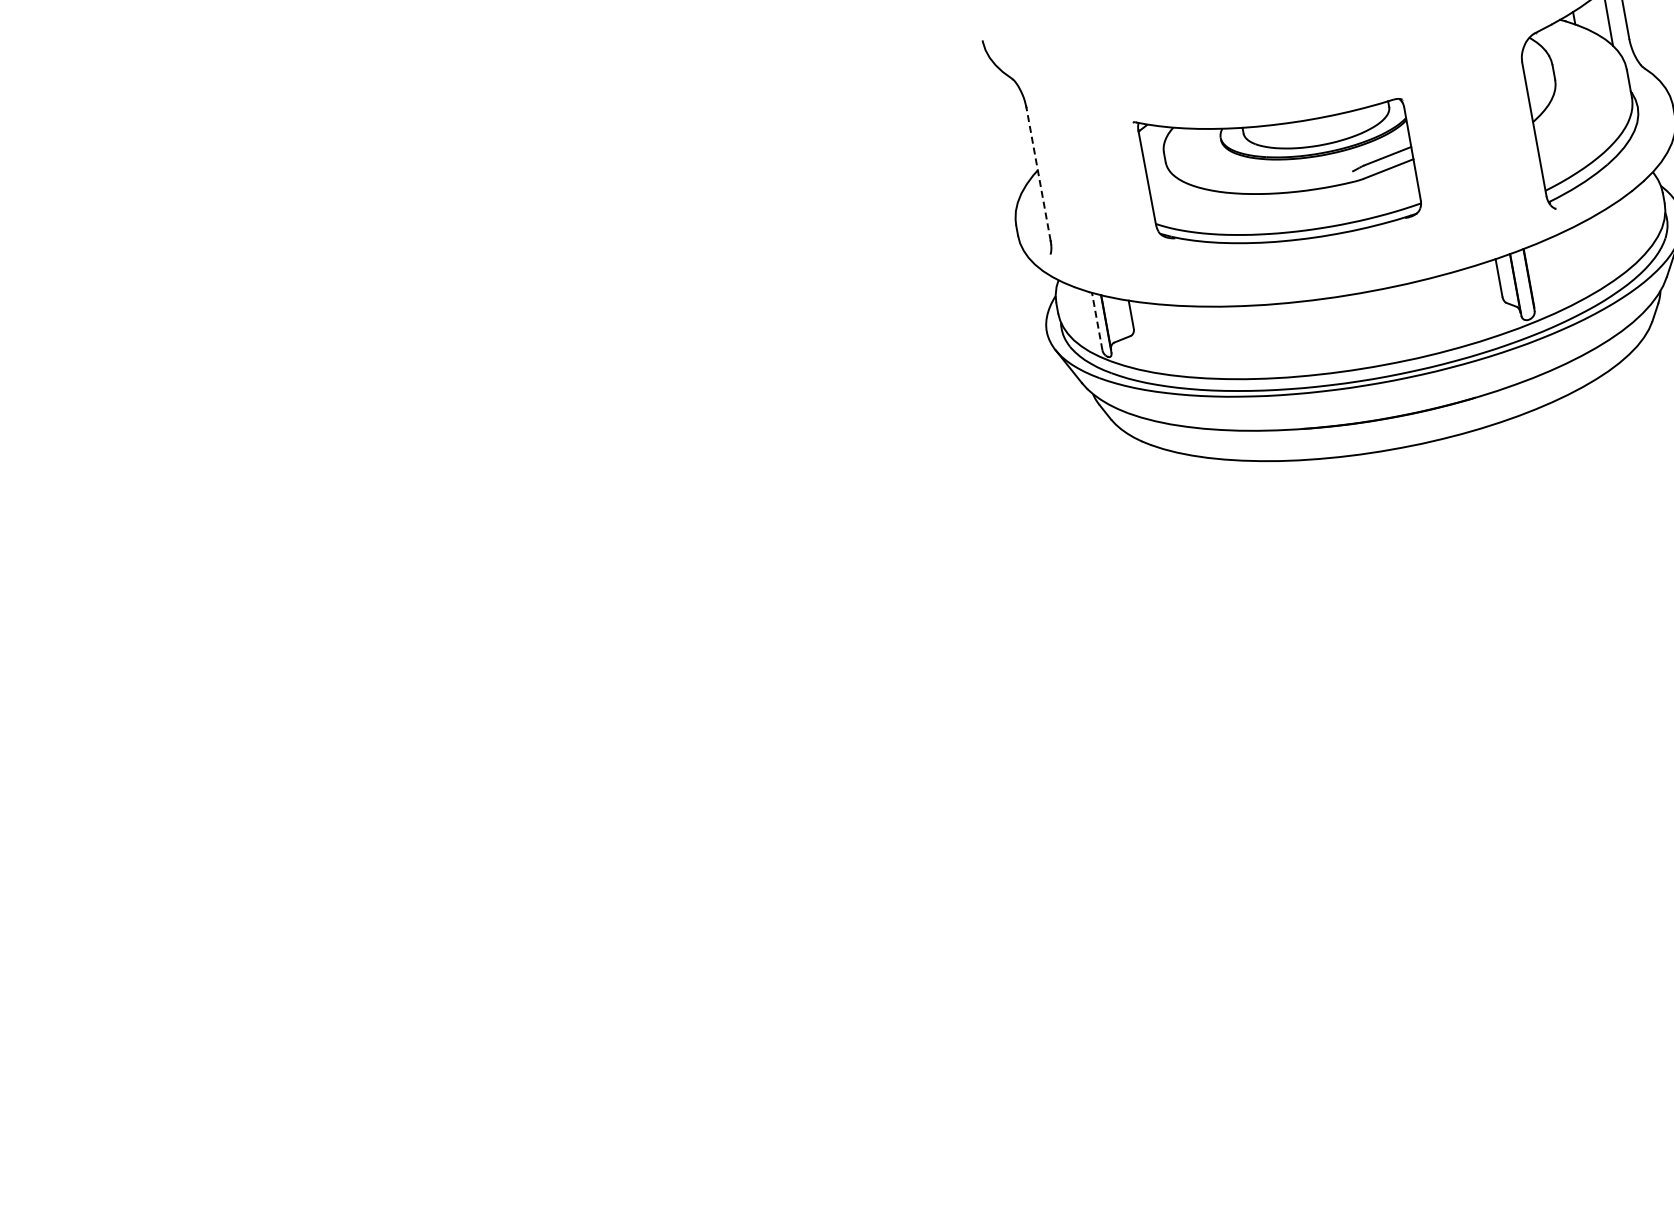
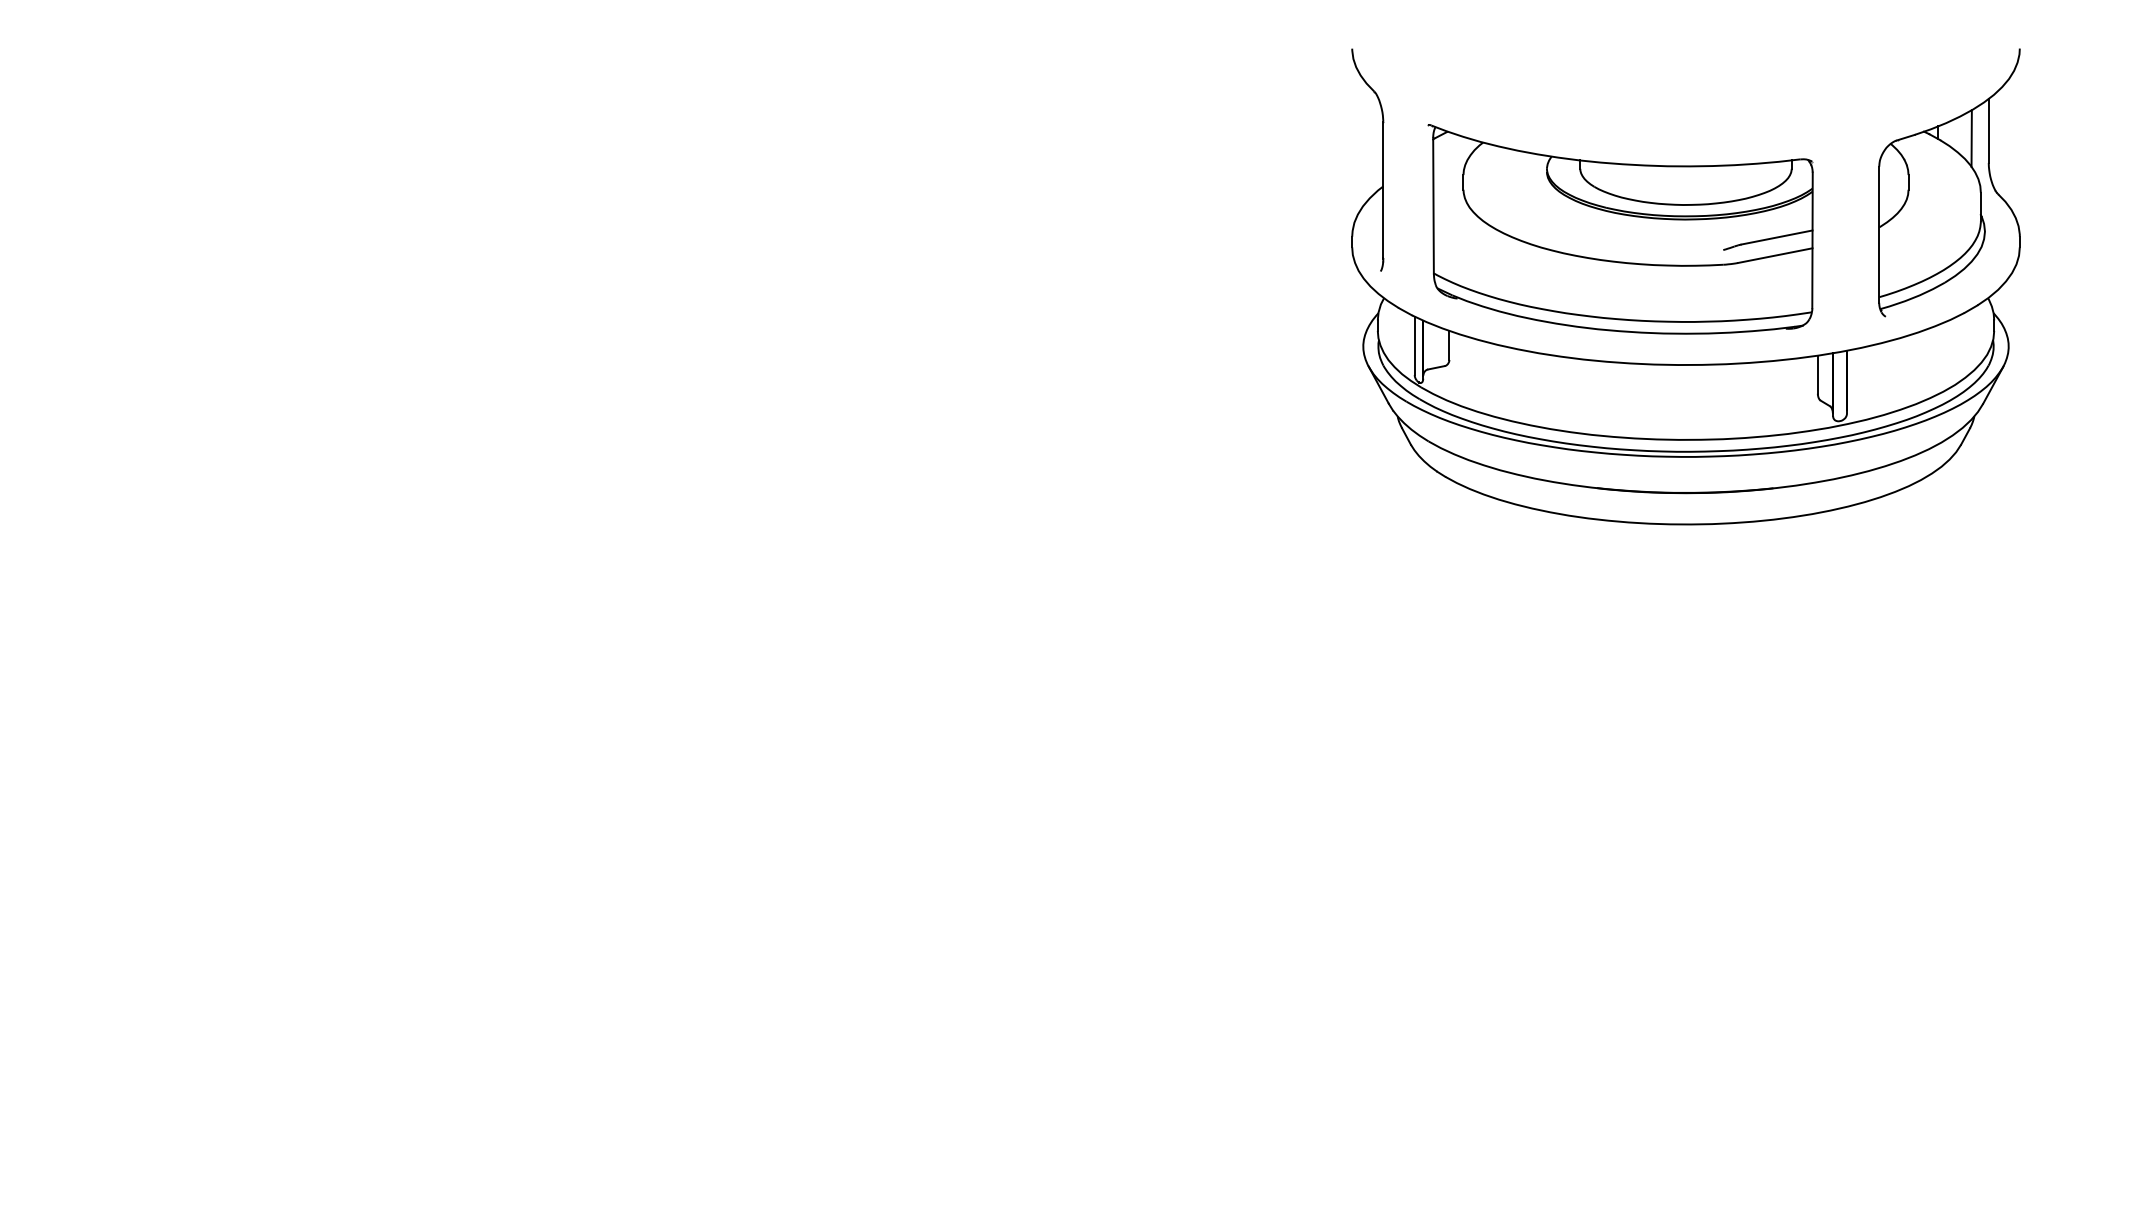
part: (1278, 170) -> (1620, 229), size x1.43
line: (1038, 174) -> (1383, 190), dashed -> solid
line: (1096, 321) -> (1414, 345), dashed -> solid

